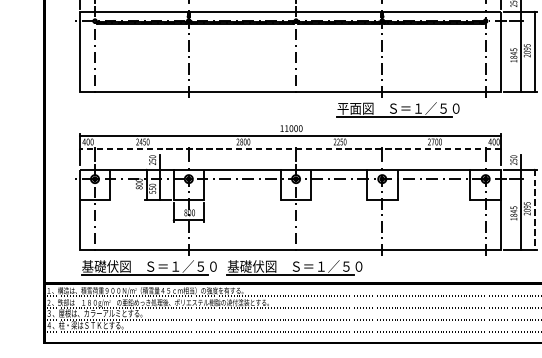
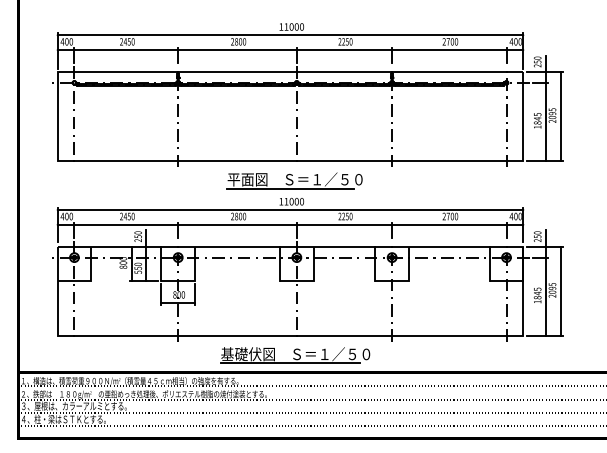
part: (397, 109) -> (294, 180), moved
line: (290, 149) -> (290, 224), dashed -> solid
line: (534, 209) -> (560, 291), dashed -> solid
part: (149, 267) -> (134, 355), removed

